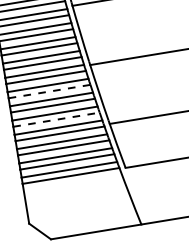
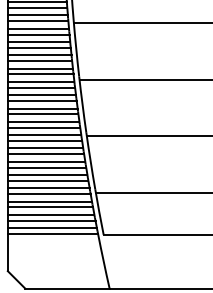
line: (50, 91) -> (46, 154), dashed -> solid
line: (56, 119) -> (48, 180), dashed -> solid

